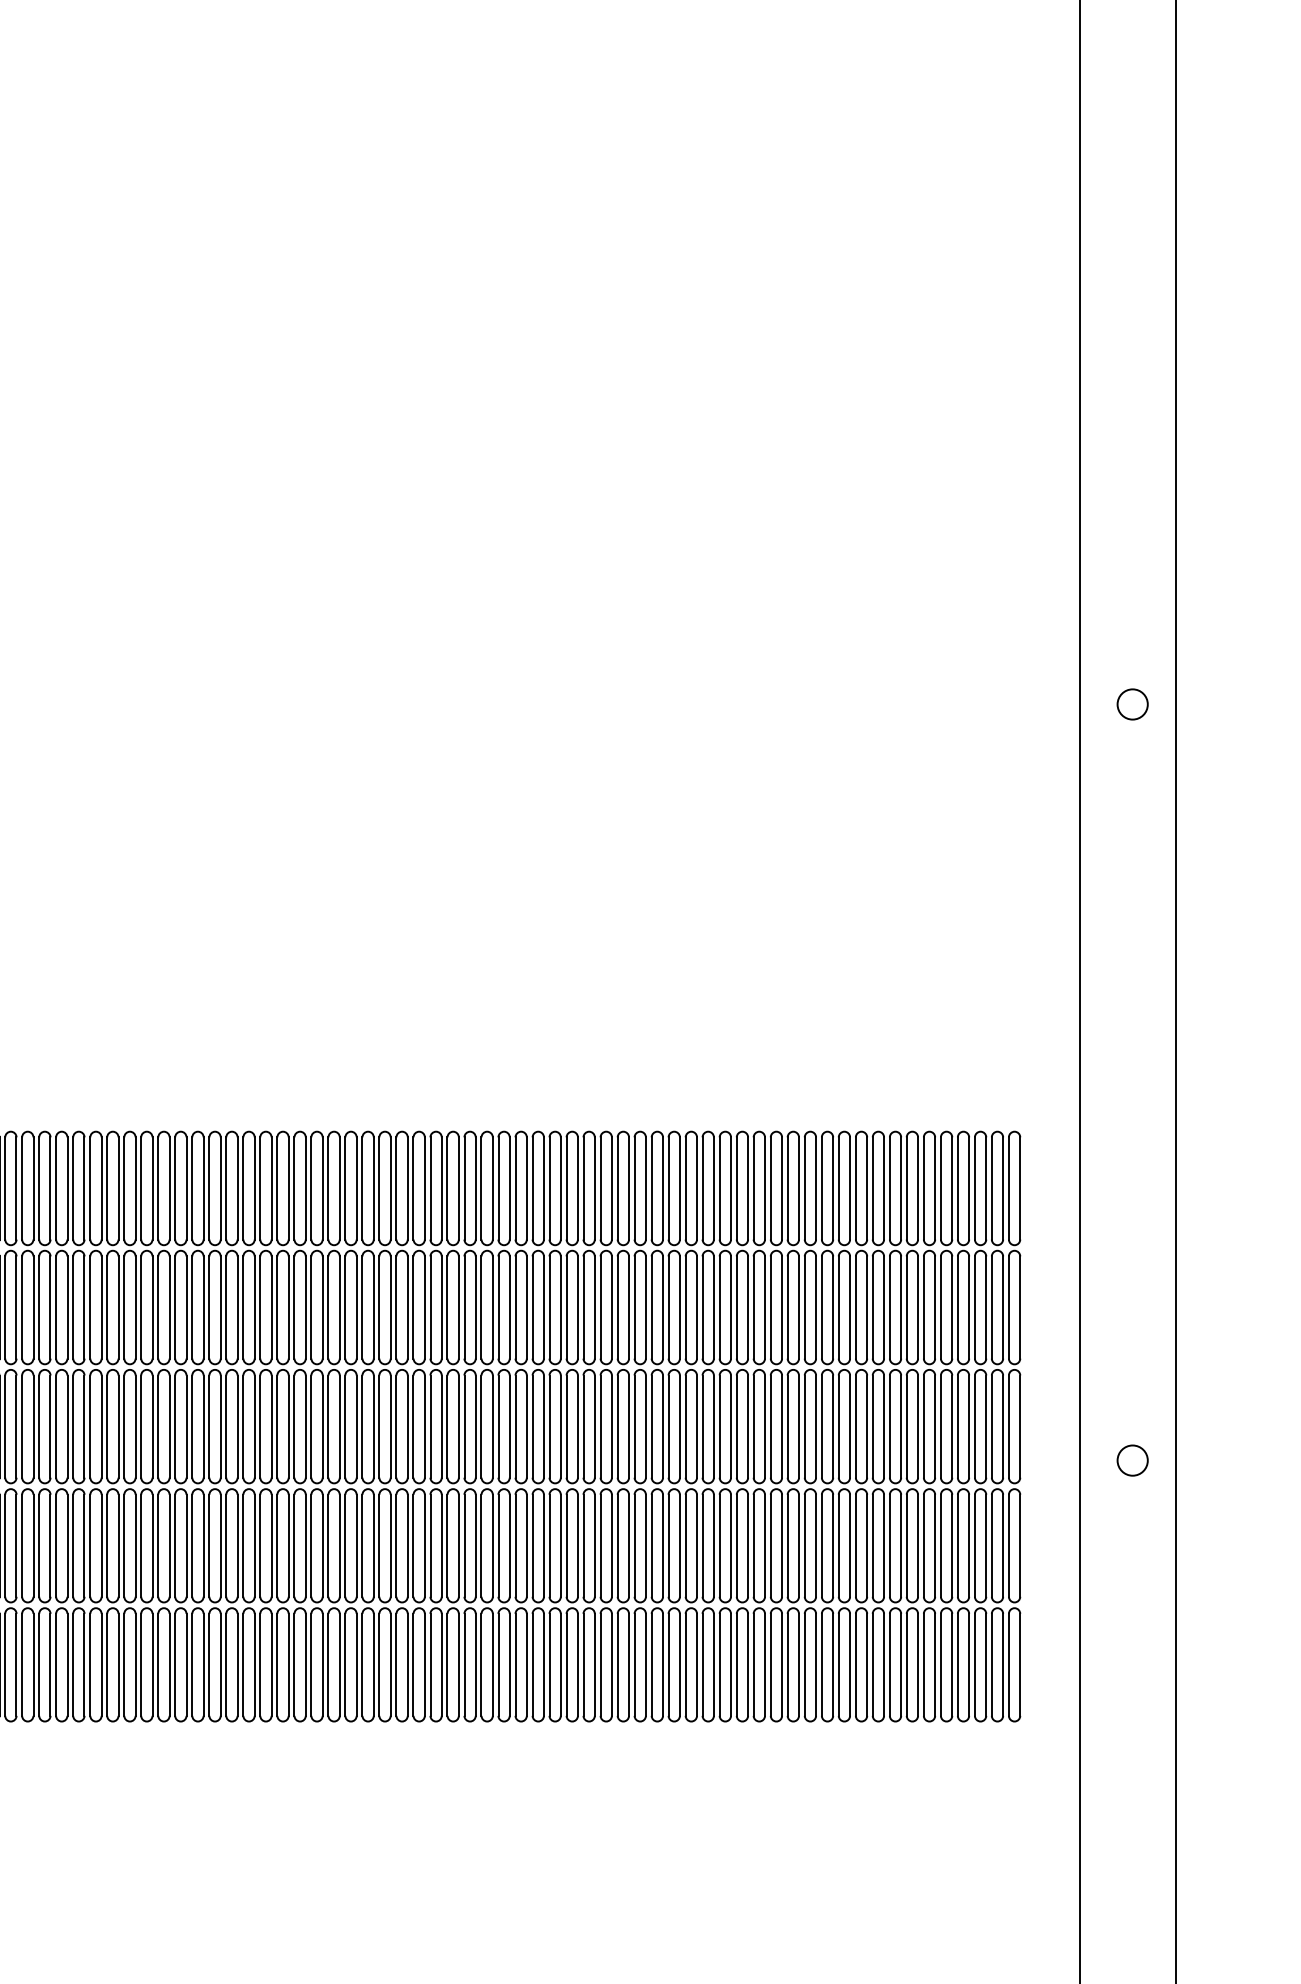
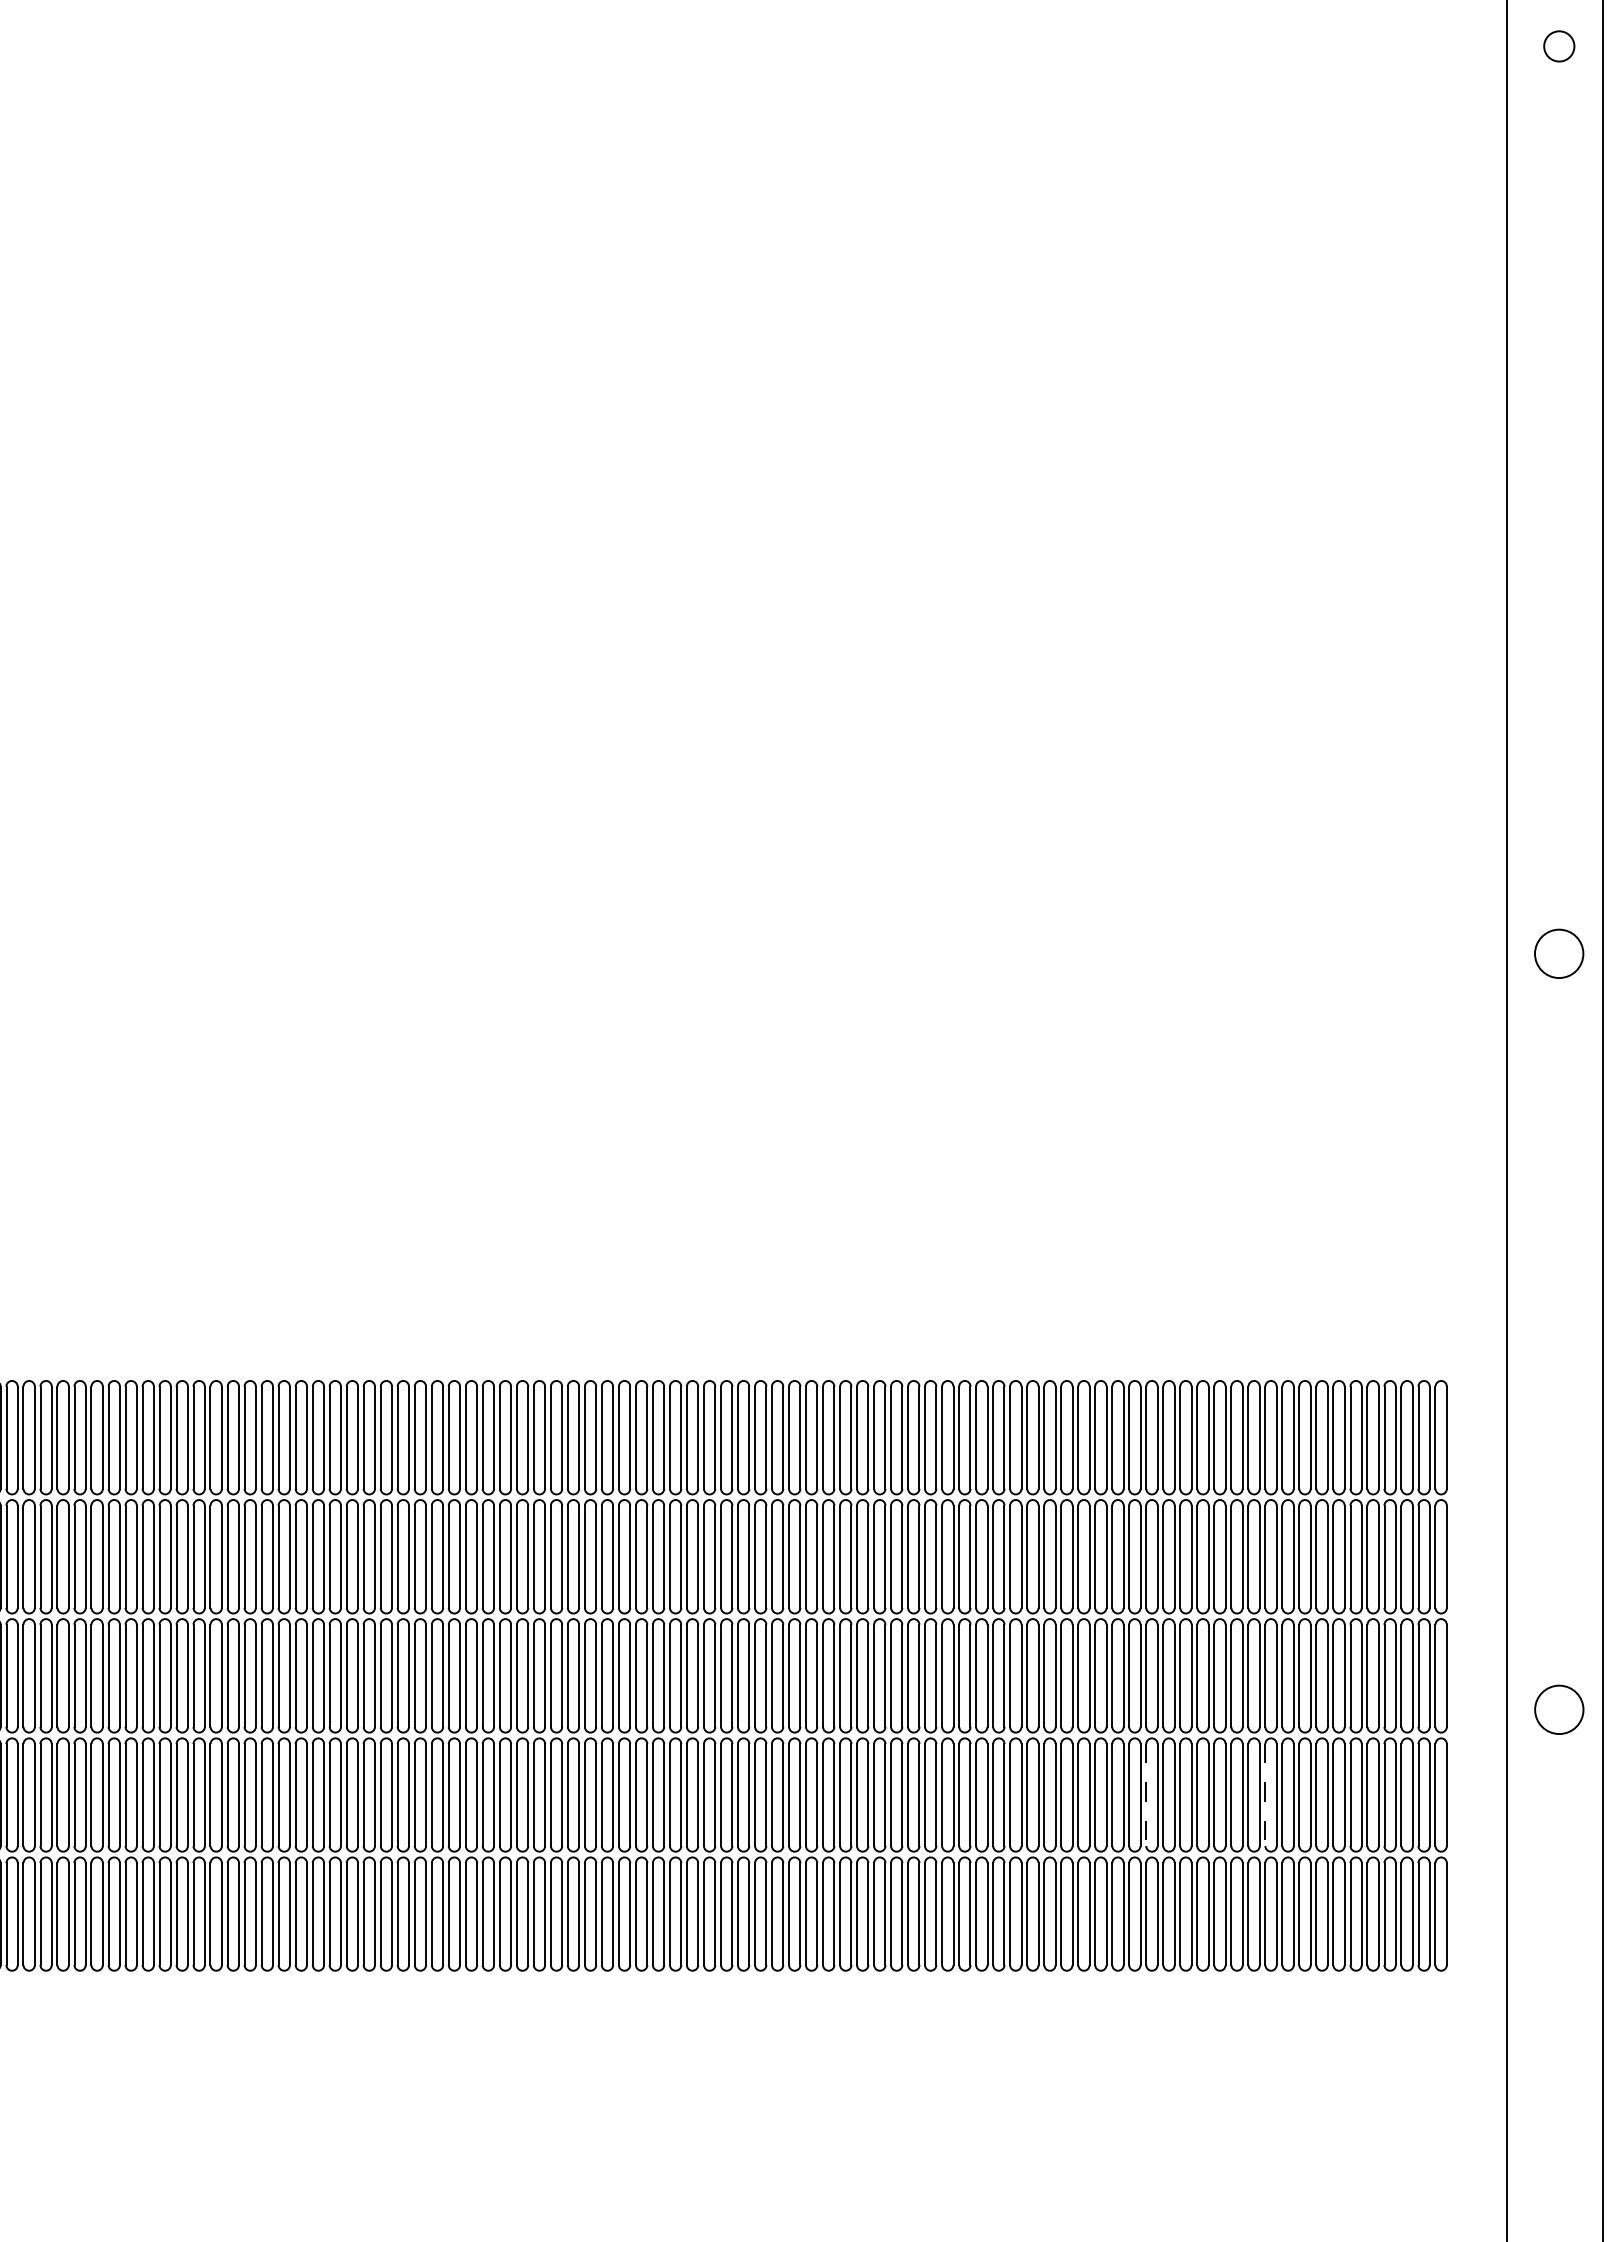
circle: (1132, 704) -> (1559, 953), size x1.6
circle: (1132, 1460) -> (1559, 1709), size x1.6
line: (719, 1546) -> (1146, 1795), solid -> dashed
line: (838, 1546) -> (1265, 1795), solid -> dashed

